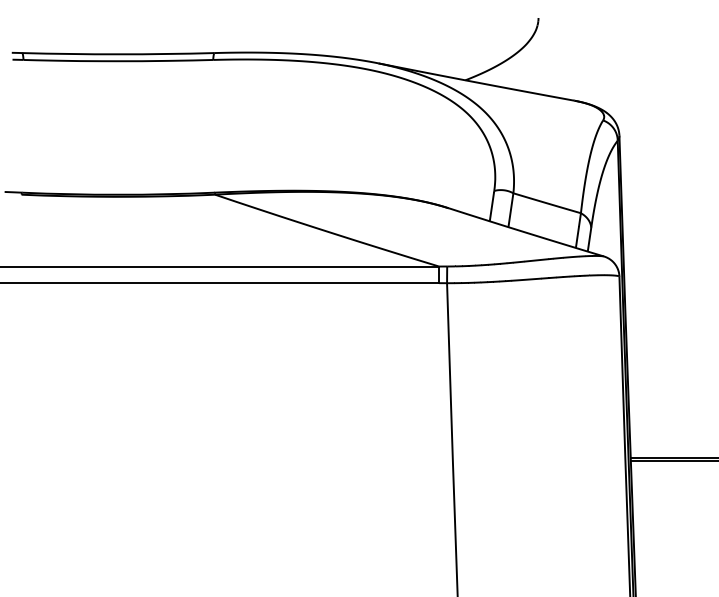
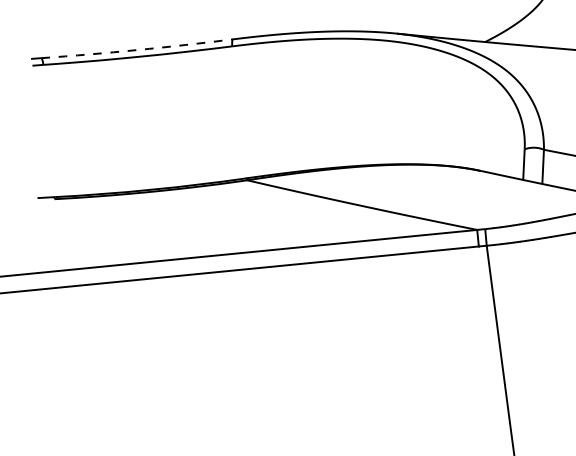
line: (118, 54) -> (137, 50), solid -> dashed

